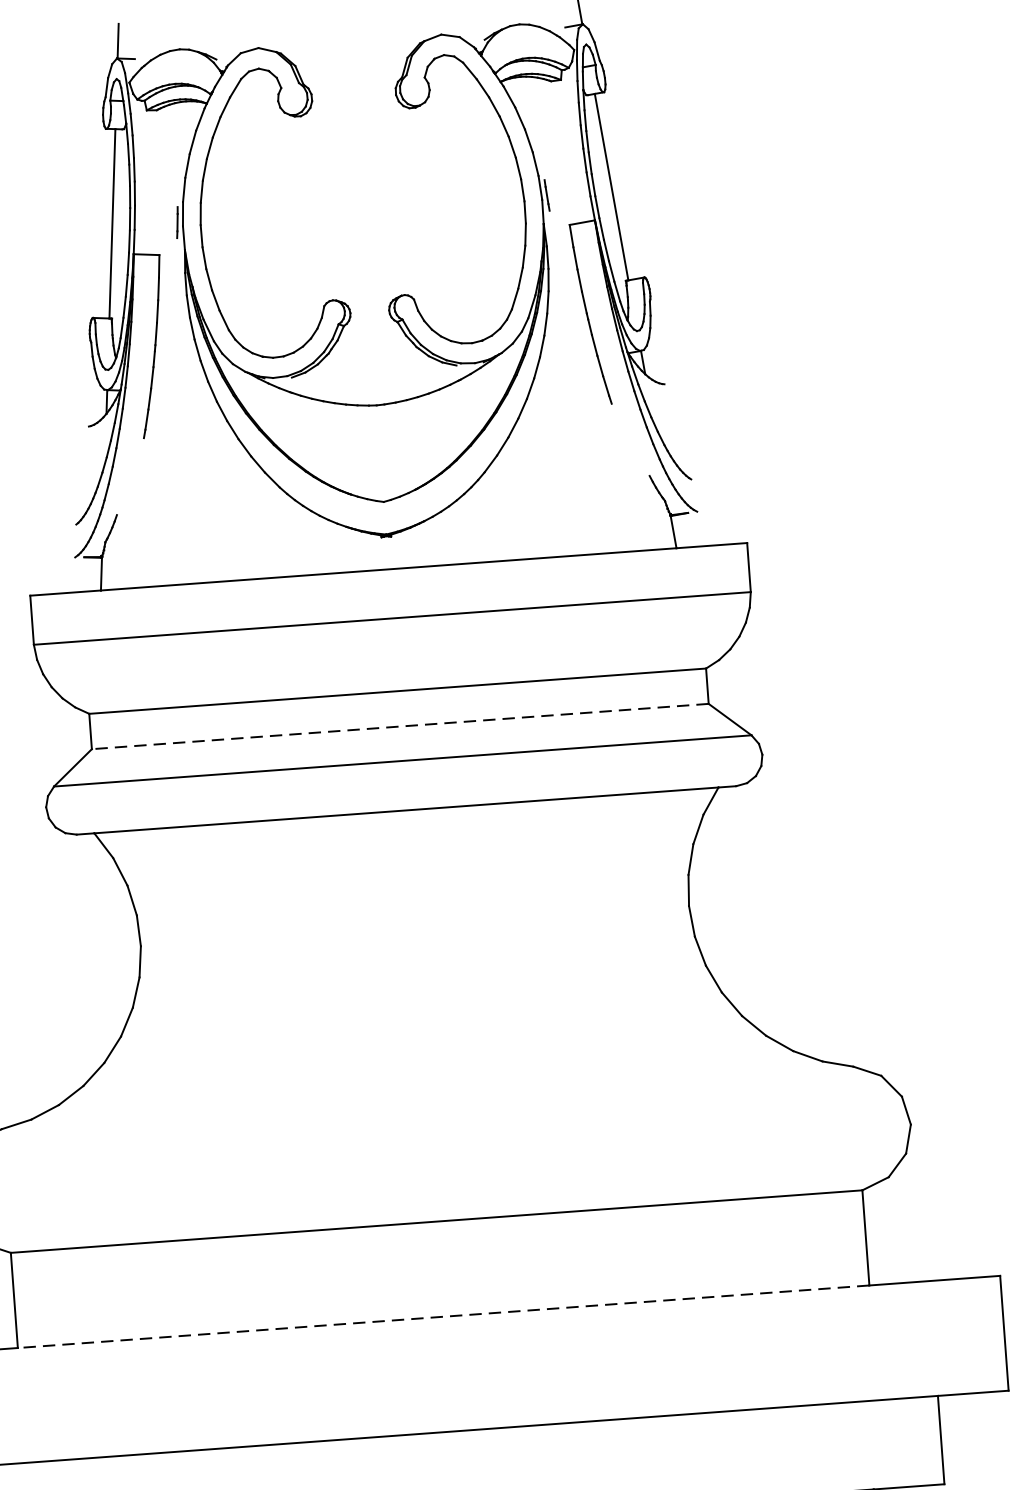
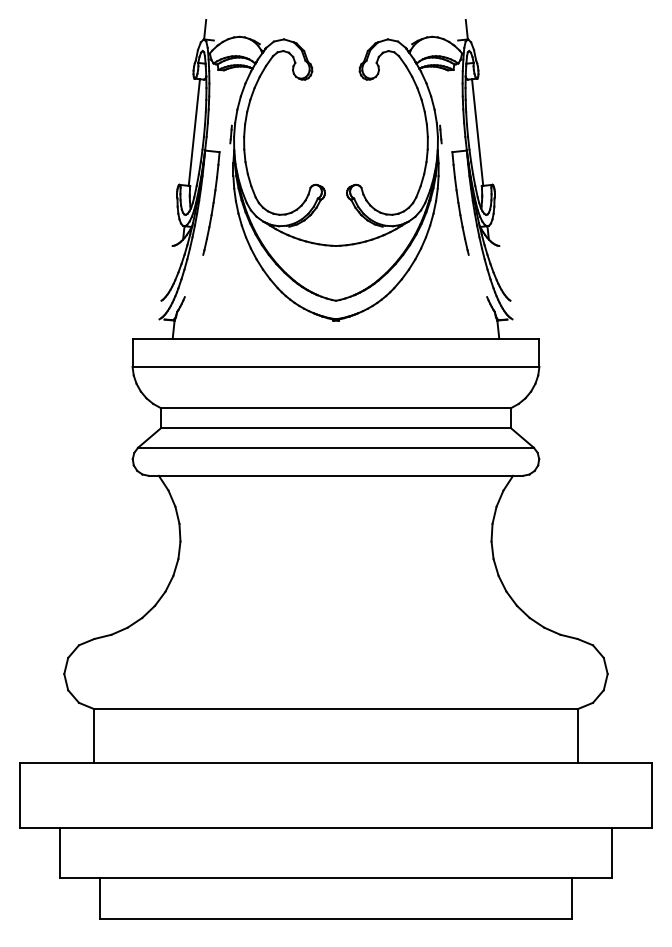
line: (399, 727) -> (335, 428), dashed -> solid
line: (444, 1317) -> (336, 763), dashed -> solid

